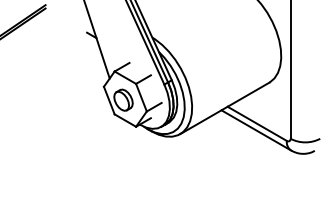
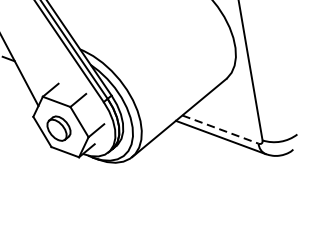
line: (257, 124) -> (220, 130), solid -> dashed

